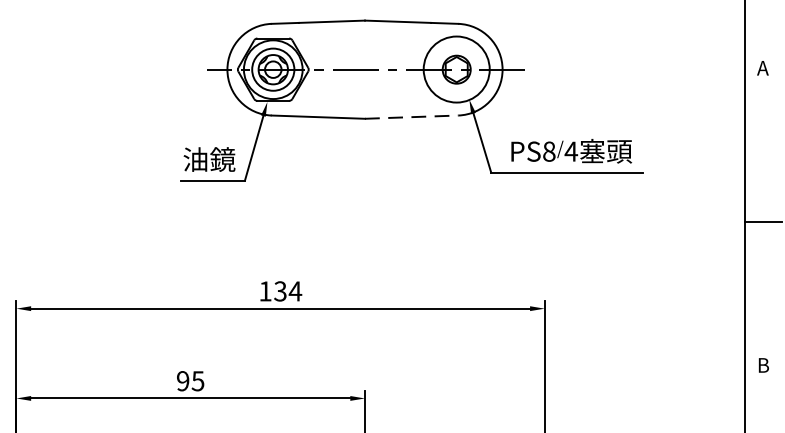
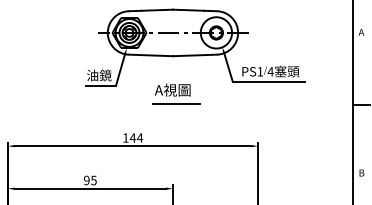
line: (412, 117) -> (195, 55), dashed -> solid
text: (549, 151) -> (260, 71), PS8 -> PS1
part: (372, 197) -> (176, 93), added
text: (279, 290) -> (132, 137), 134 -> 144

